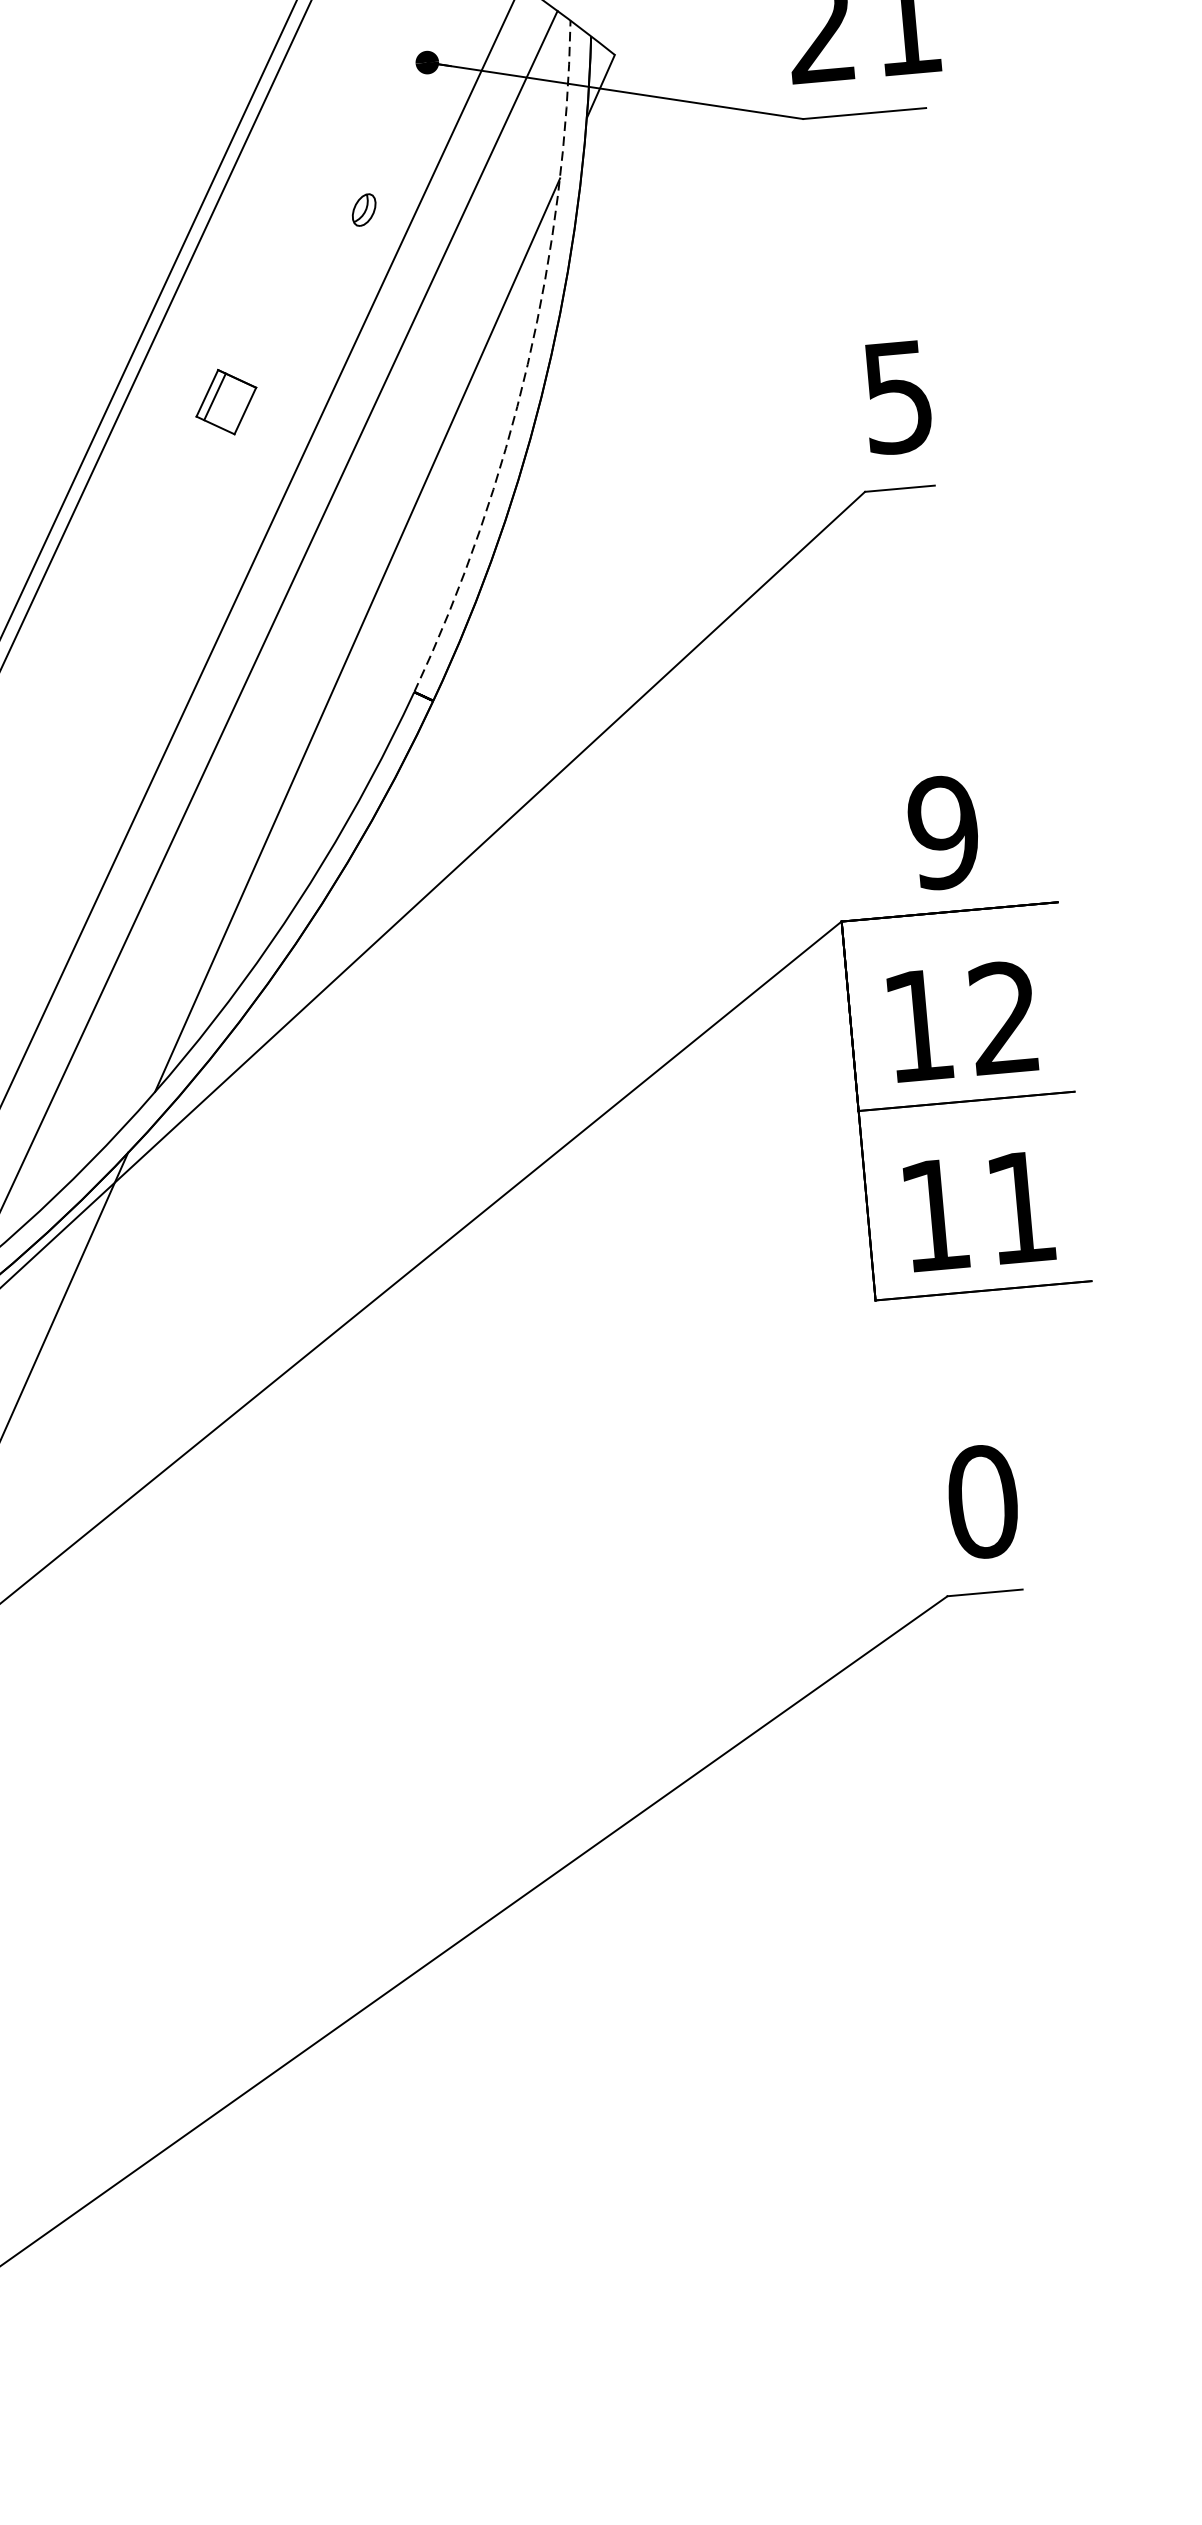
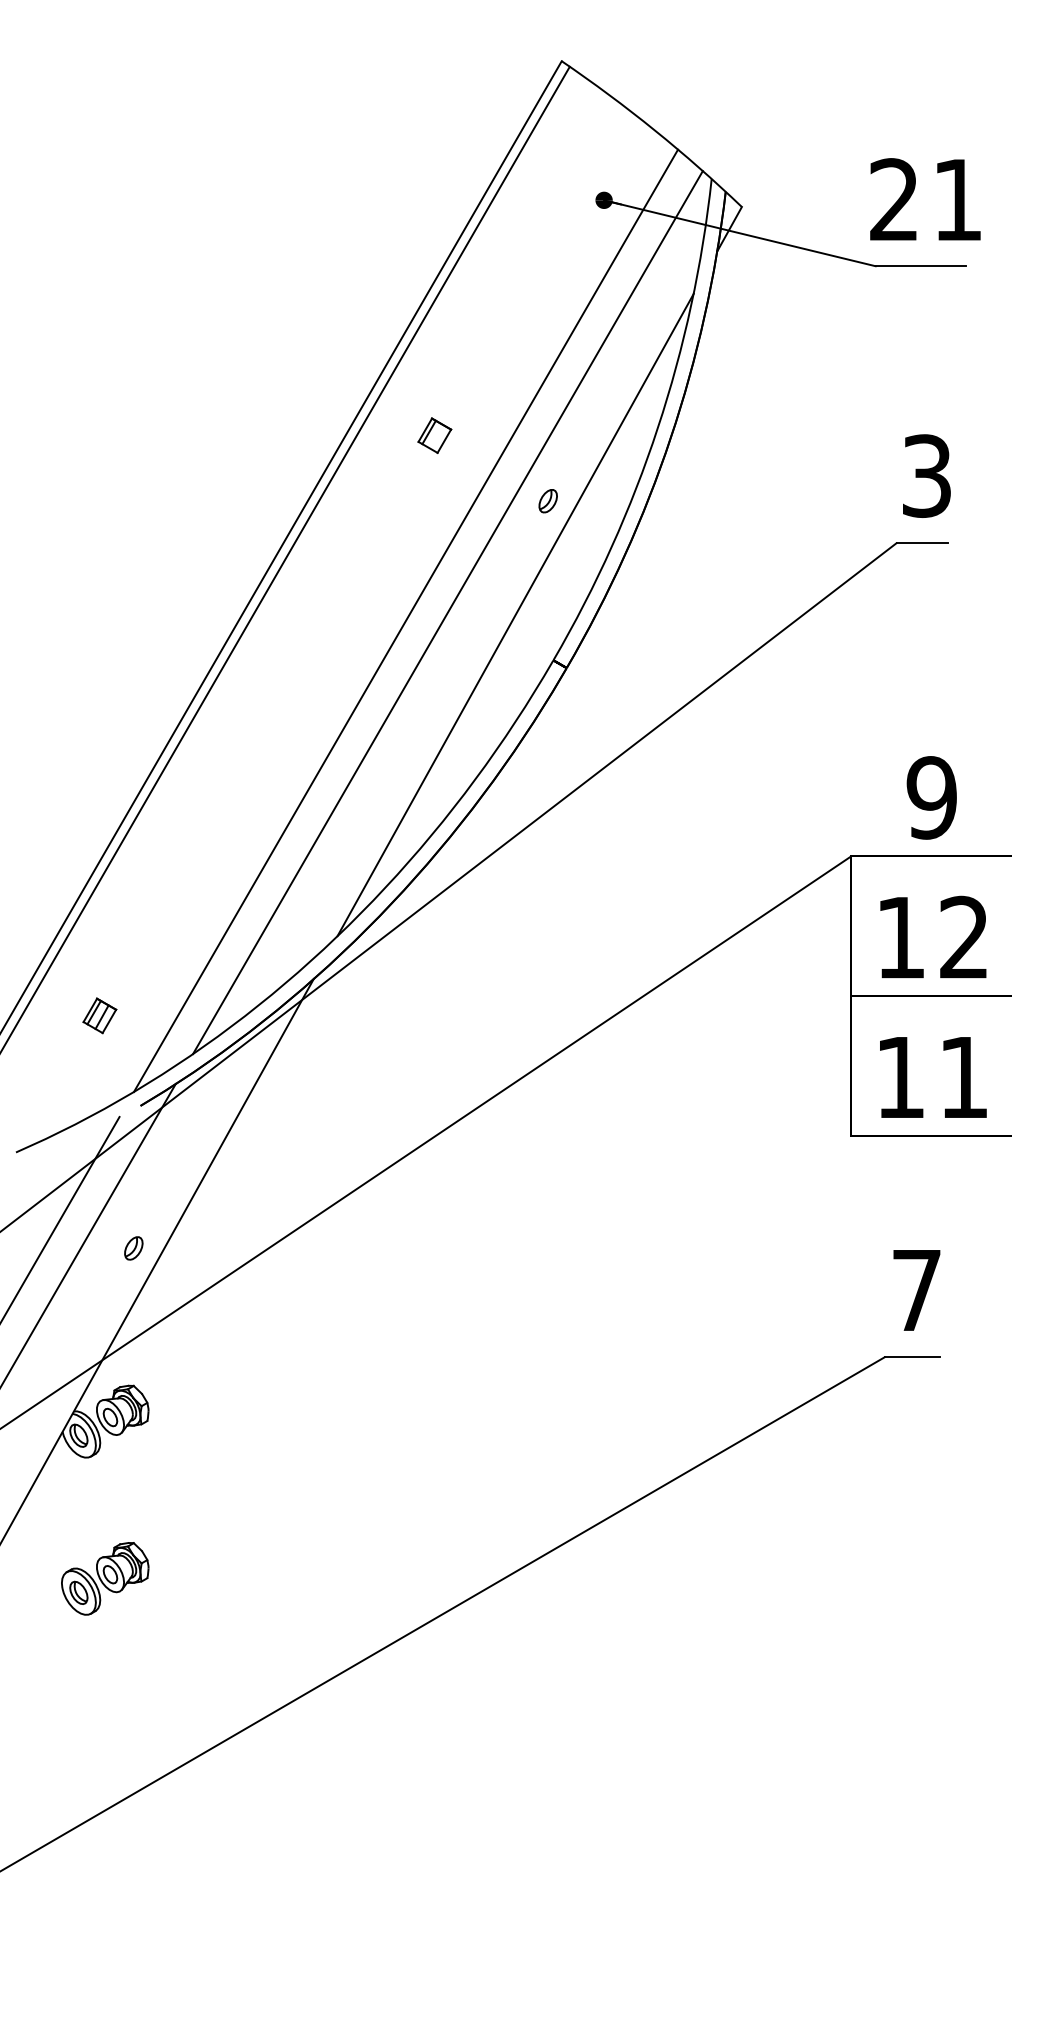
part: (363, 210) -> (547, 501), moved
arc: (527, 363) -> (657, 427), dashed -> solid
text: (897, 396) -> (926, 475), 5 -> 3
part: (225, 401) -> (434, 435), size x0.71
text: (983, 1501) -> (917, 1290), 0 -> 7

